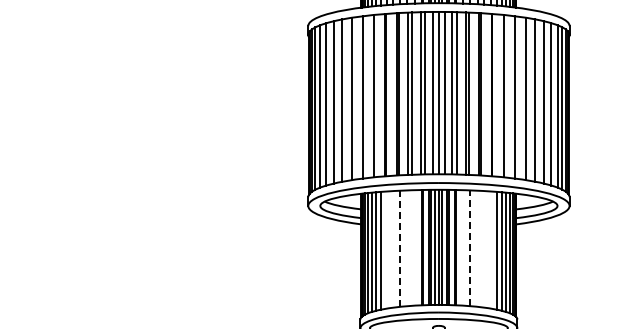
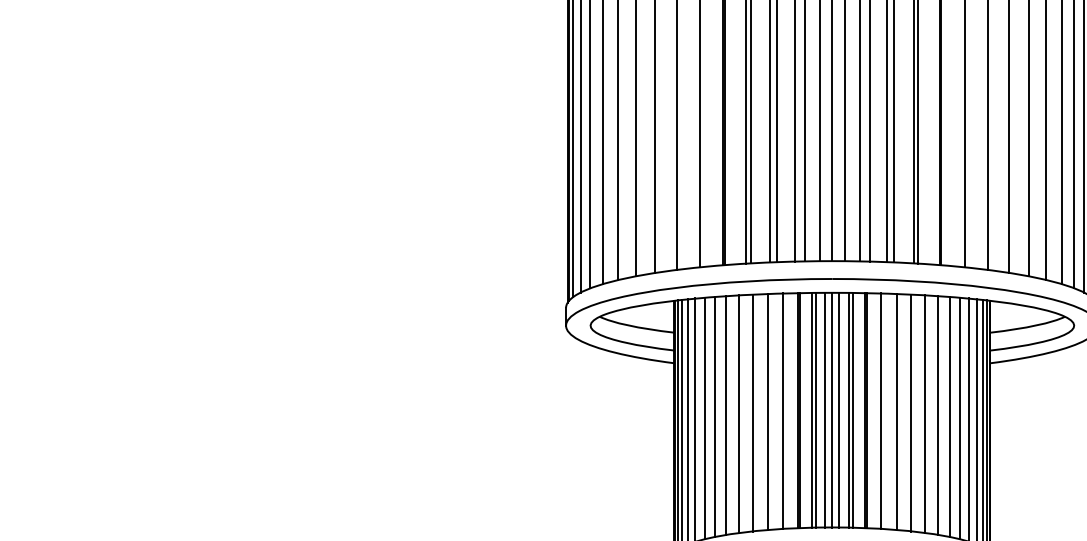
line: (414, 247) -> (782, 410), added
line: (462, 247) -> (880, 410), added
line: (400, 248) -> (754, 412), dashed -> solid
line: (407, 248) -> (768, 412), added
line: (470, 248) -> (896, 412), dashed -> solid
line: (477, 248) -> (911, 412), added
line: (386, 249) -> (725, 414), added
line: (393, 249) -> (739, 414), added
line: (484, 249) -> (925, 414), added
line: (490, 249) -> (937, 414), added

